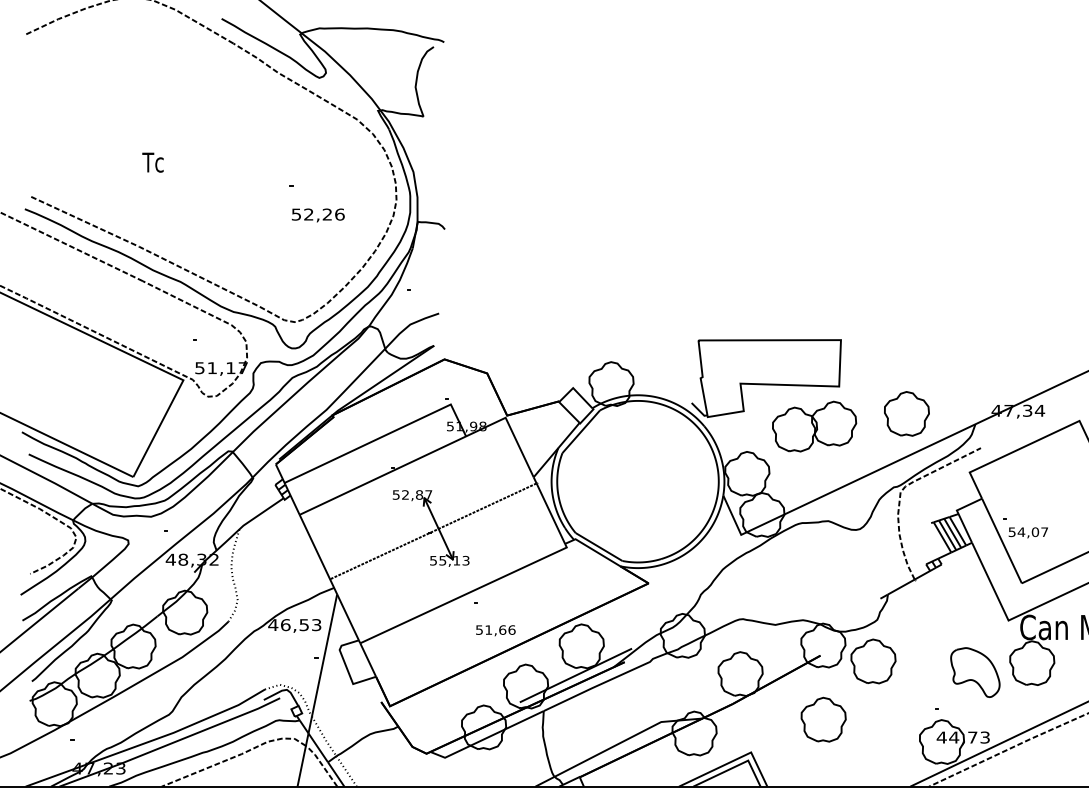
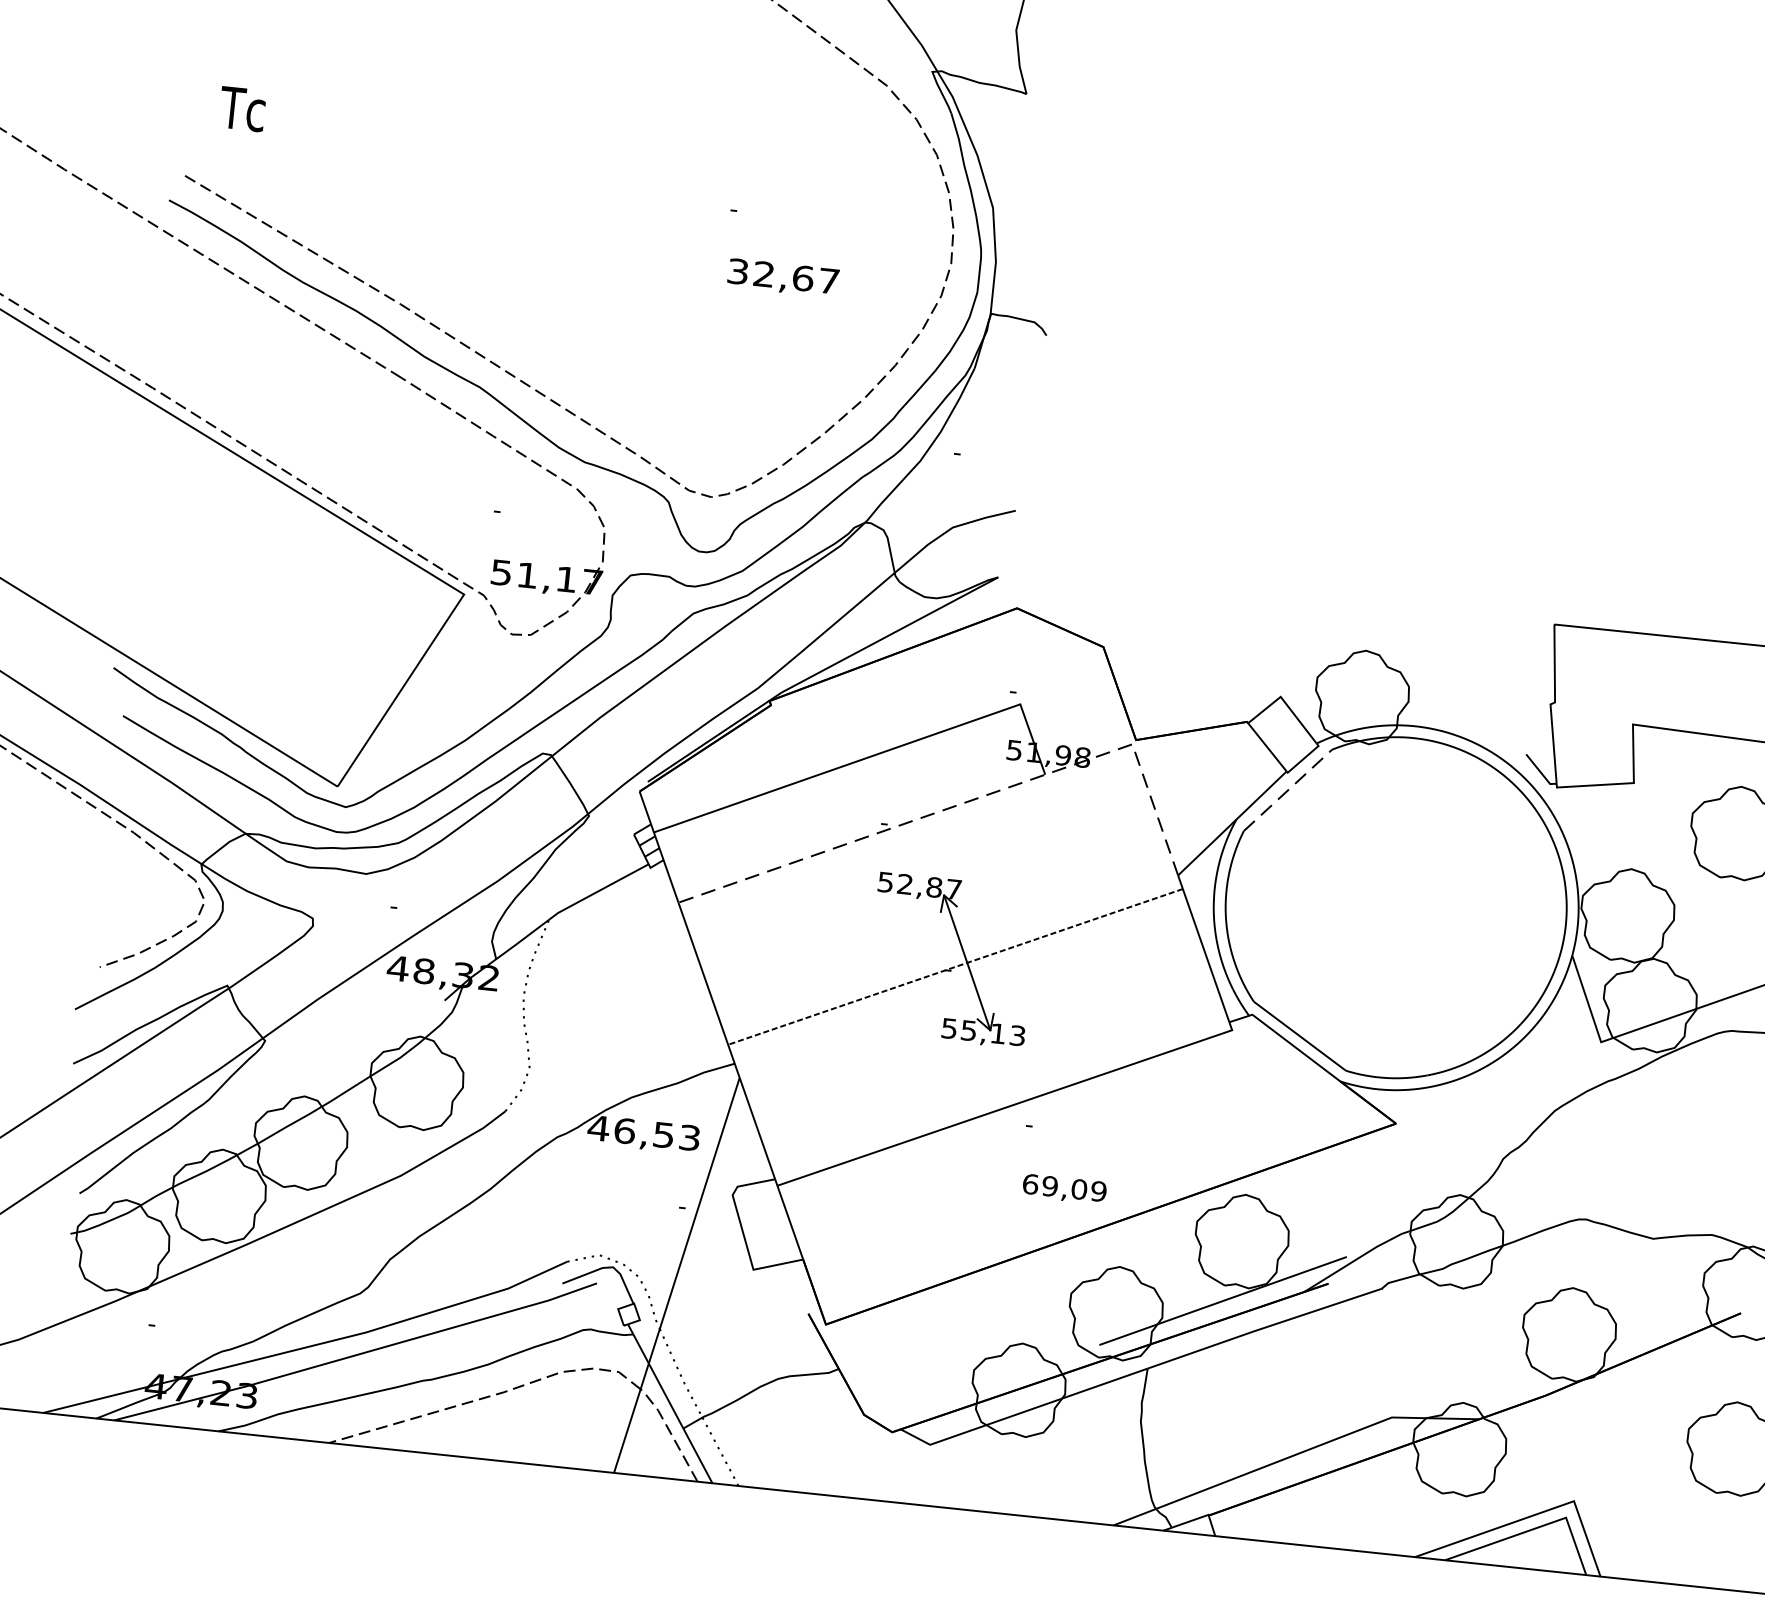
text: (152, 162) -> (241, 108), moved
text: (318, 214) -> (784, 276), 52,26 -> 32,67
line: (581, 431) -> (1288, 789), solid -> dashed
line: (432, 452) -> (971, 801), solid -> dashed
text: (495, 629) -> (1064, 1186), 51,66 -> 69,09

